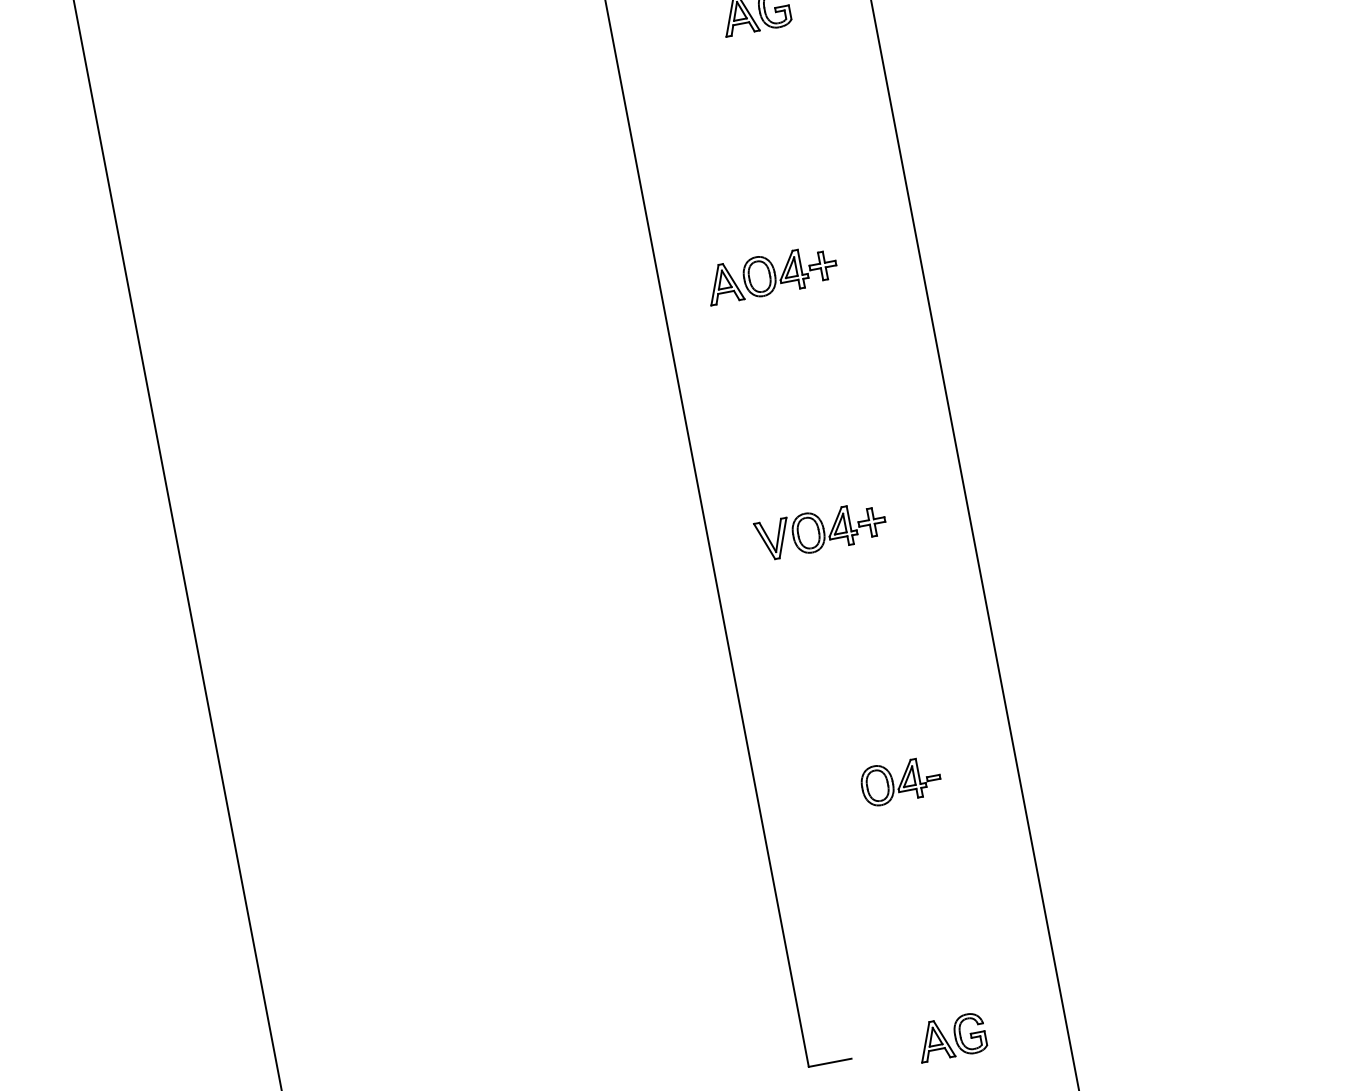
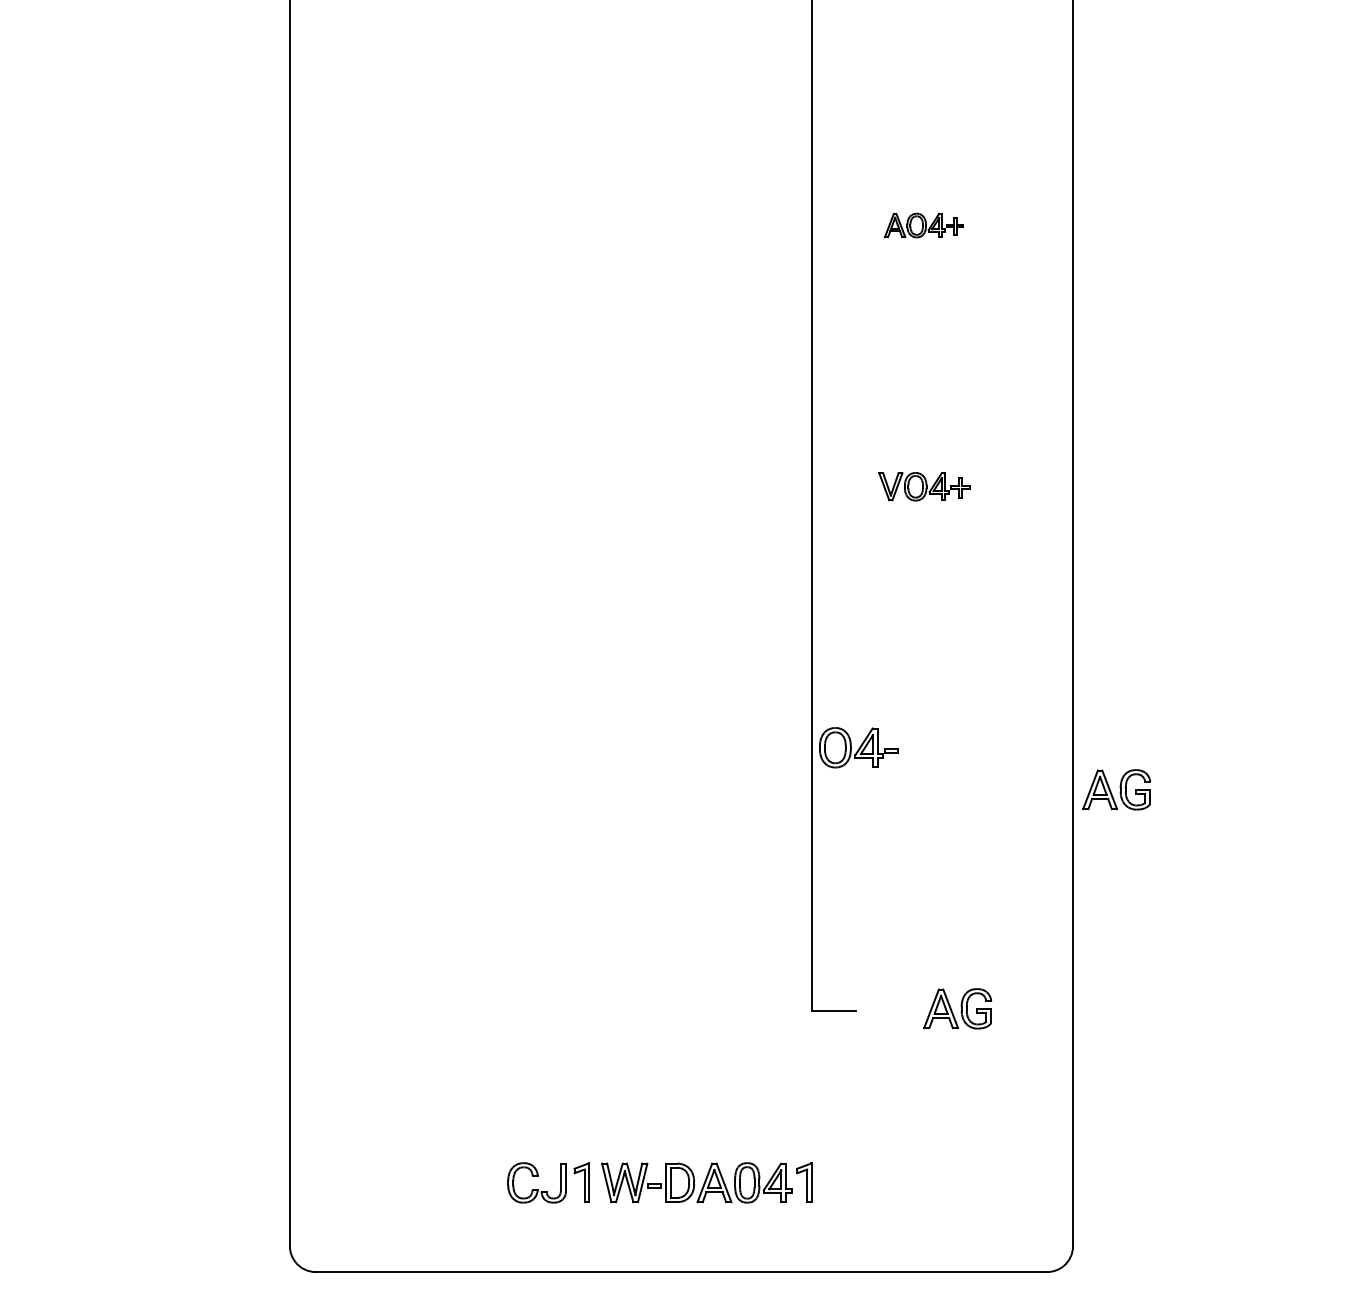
part: (771, 274) -> (923, 225), size x0.6
part: (820, 530) -> (924, 486), size x0.7
part: (900, 781) -> (858, 747), moved
part: (1066, 792) -> (1116, 789), added

